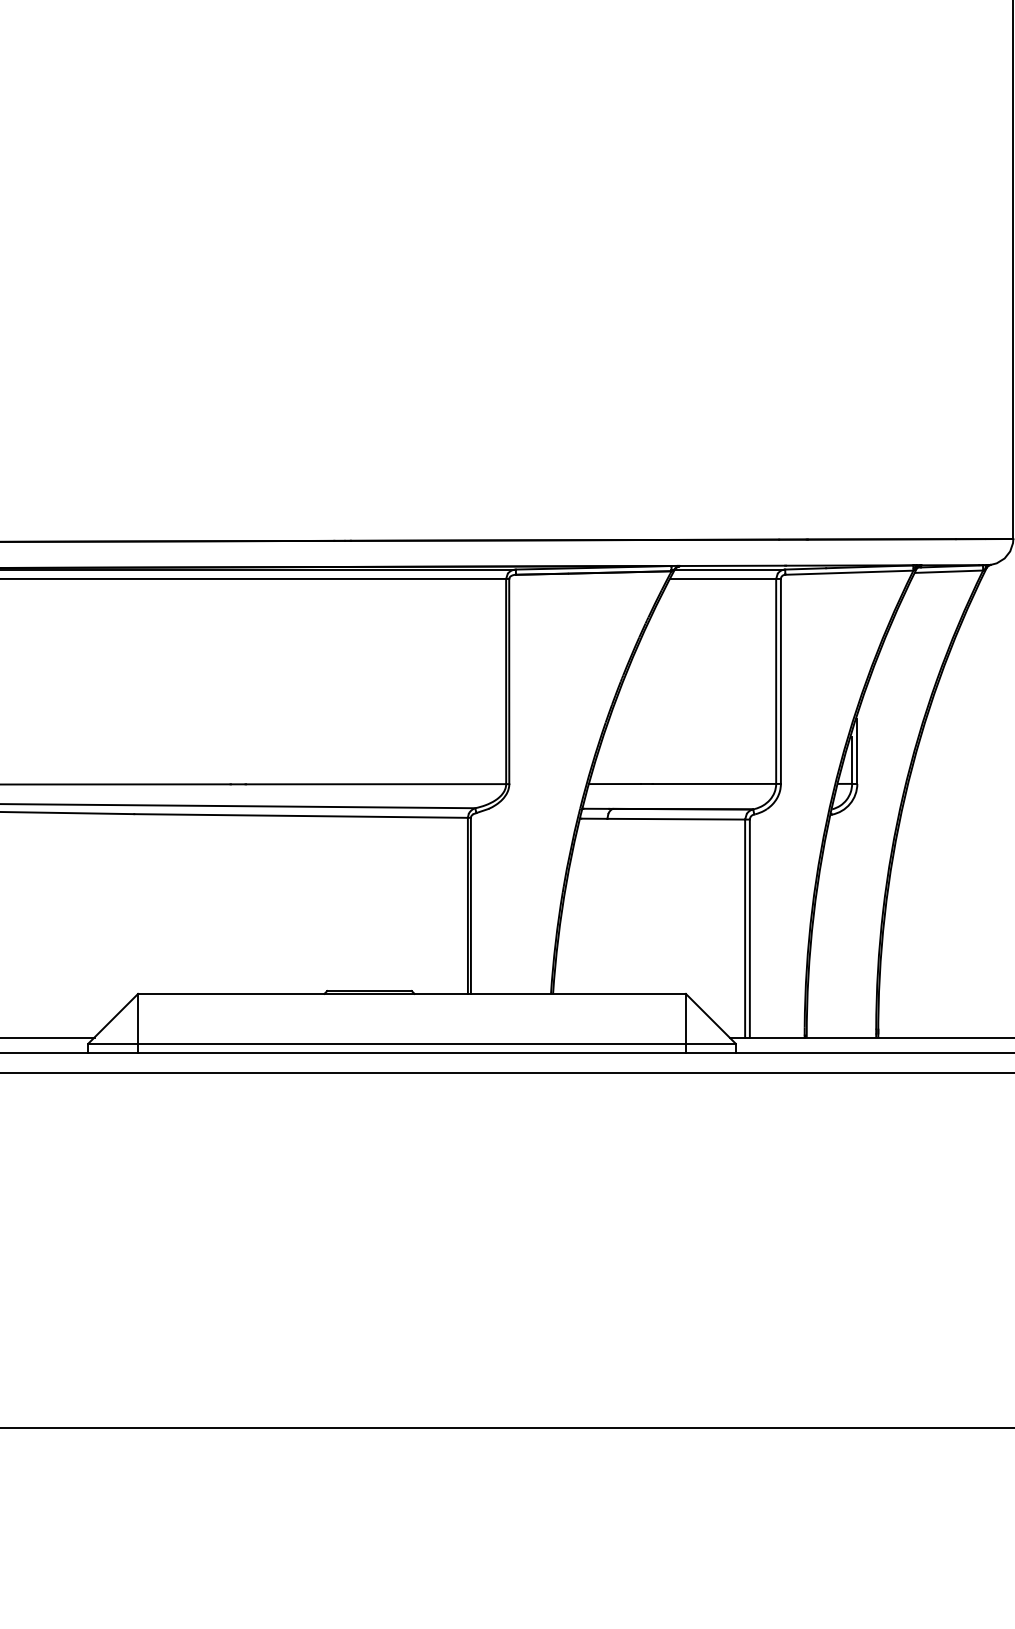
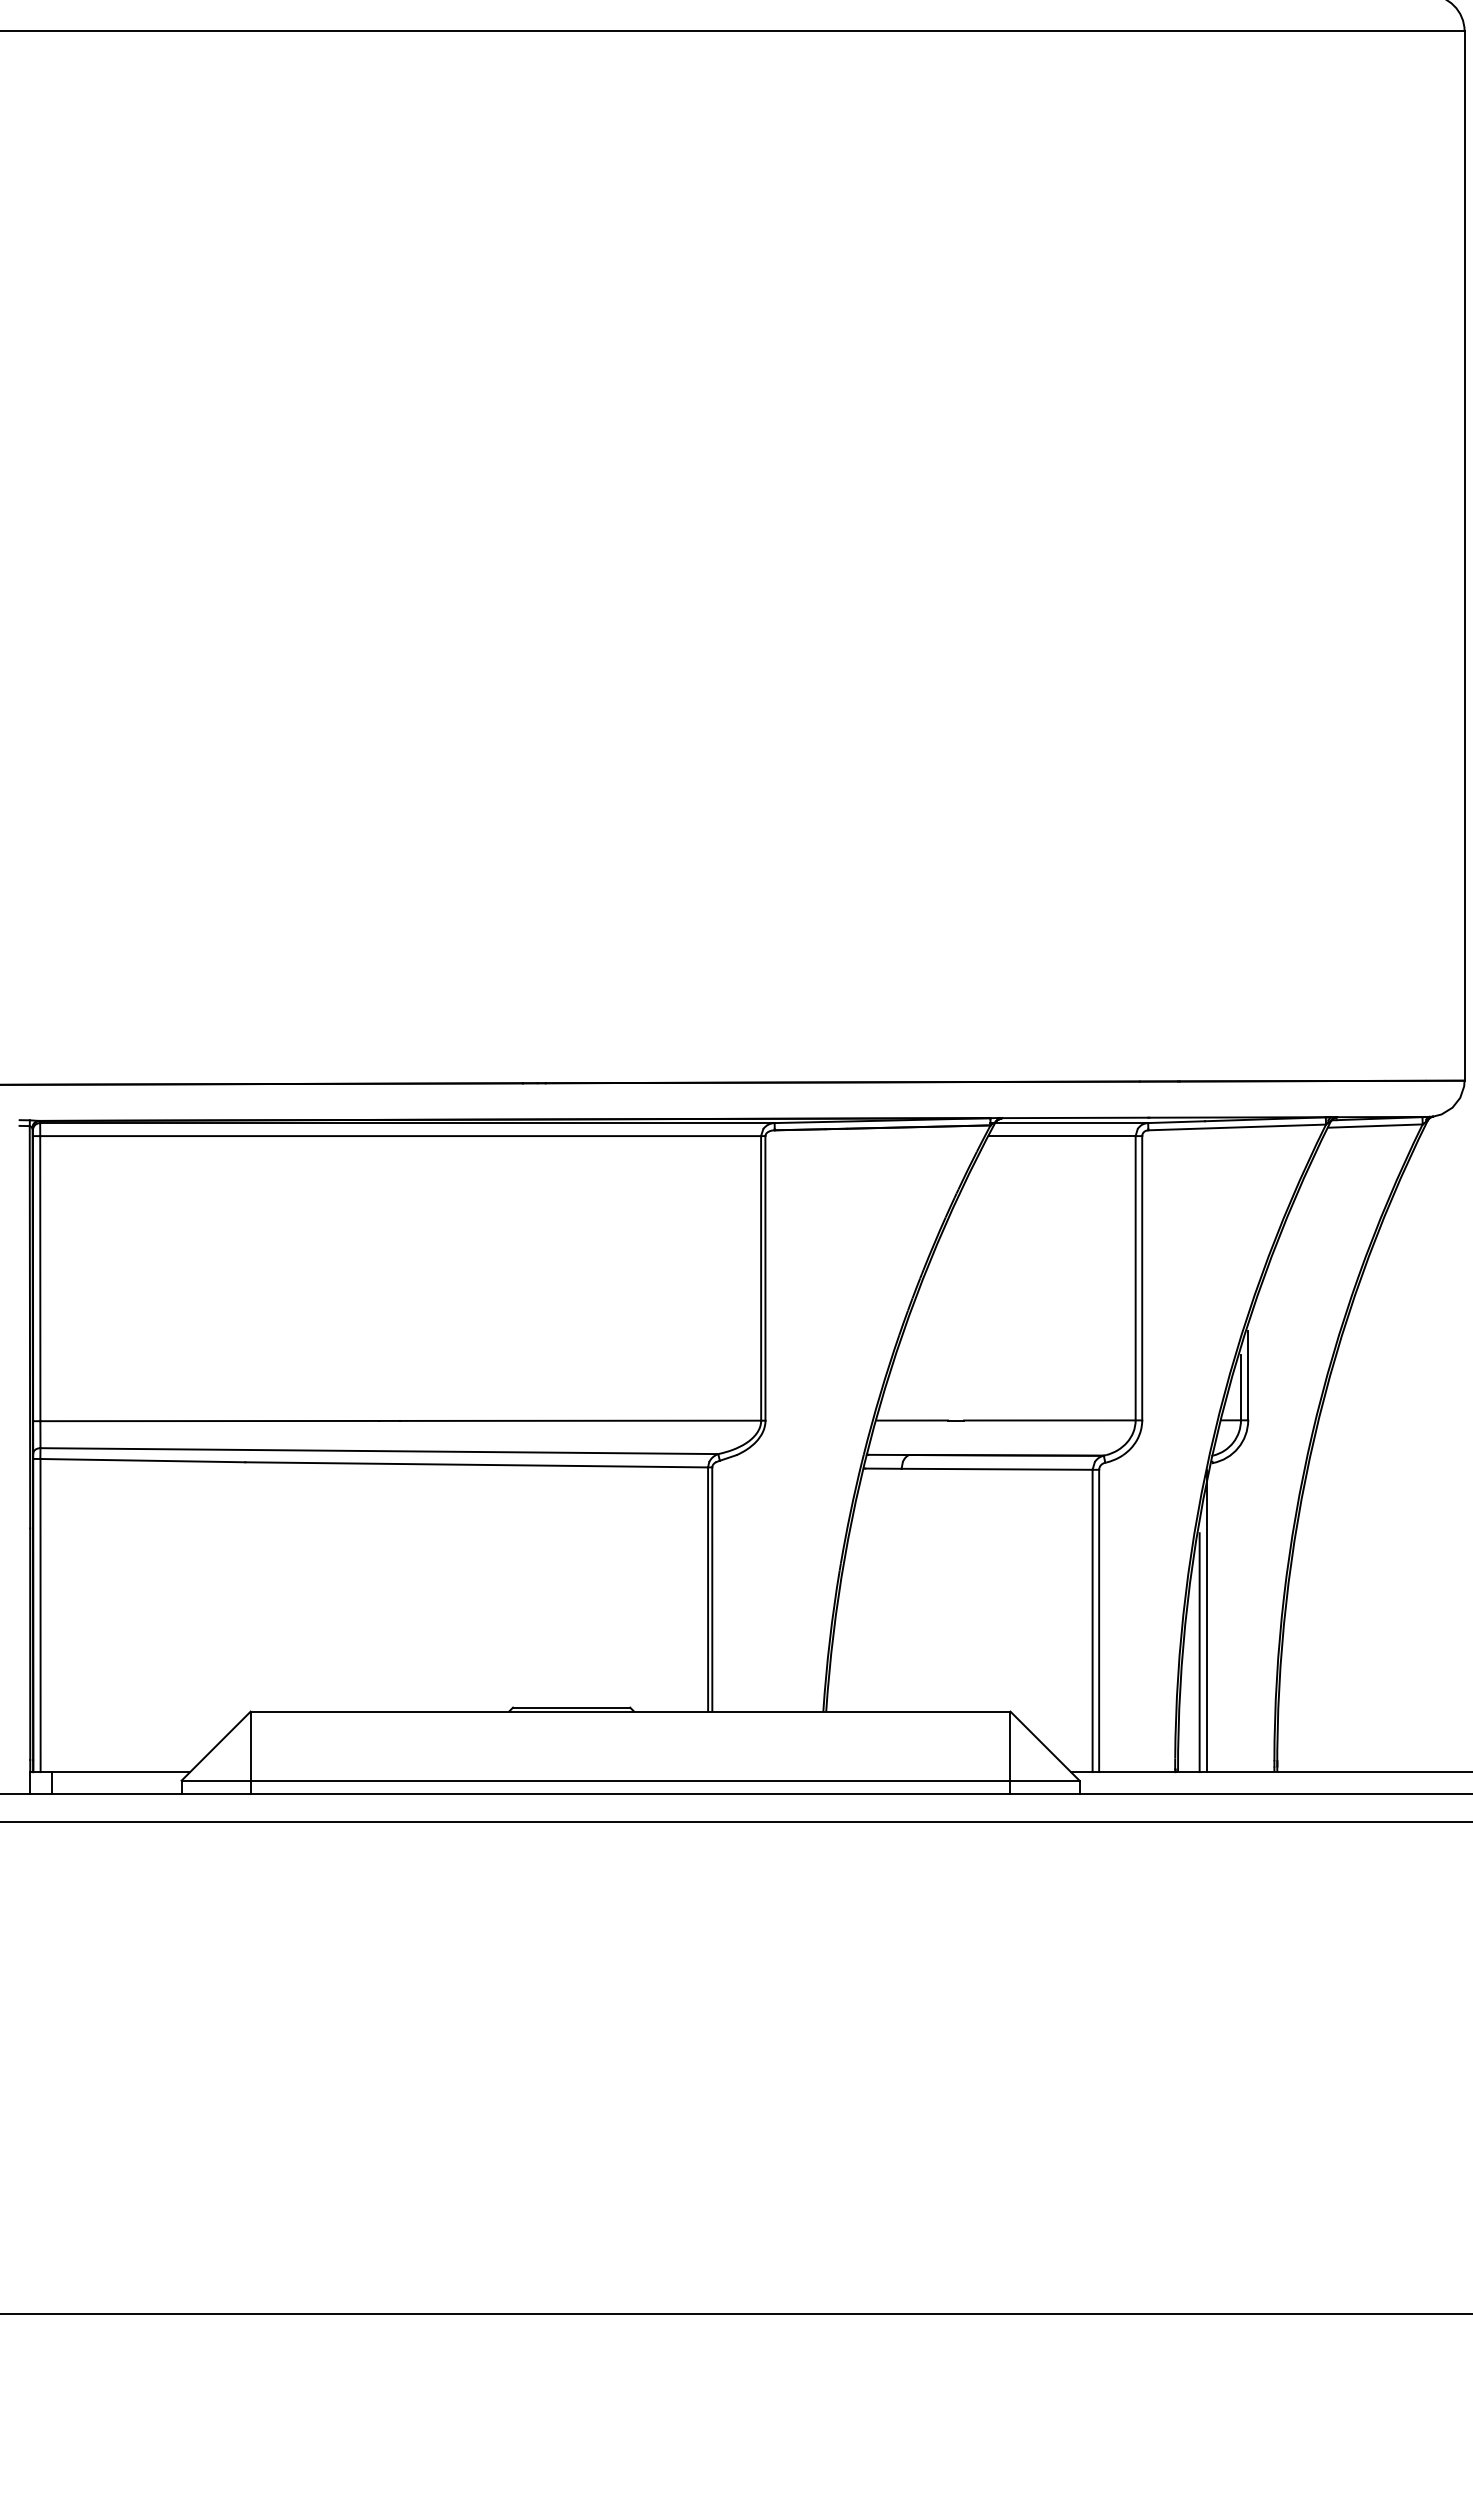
line: (827, 928) -> (1206, 1621), added
line: (822, 951) -> (1199, 1652), added

